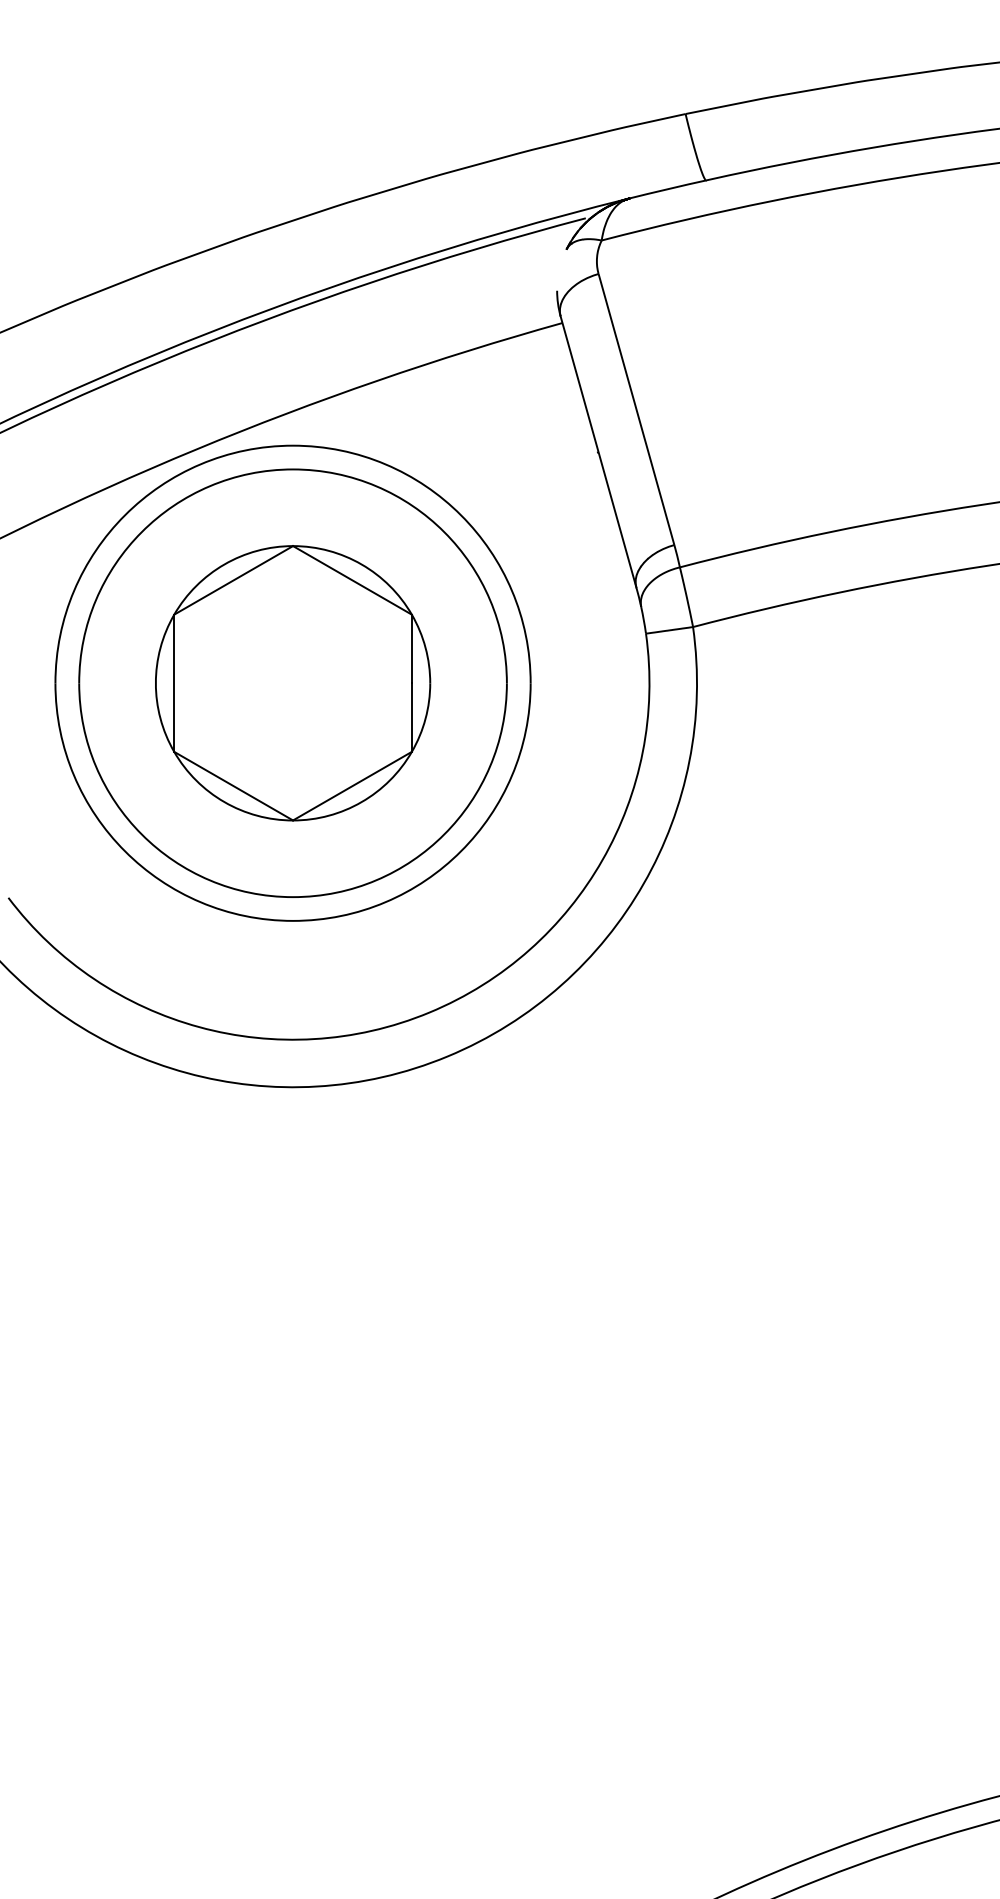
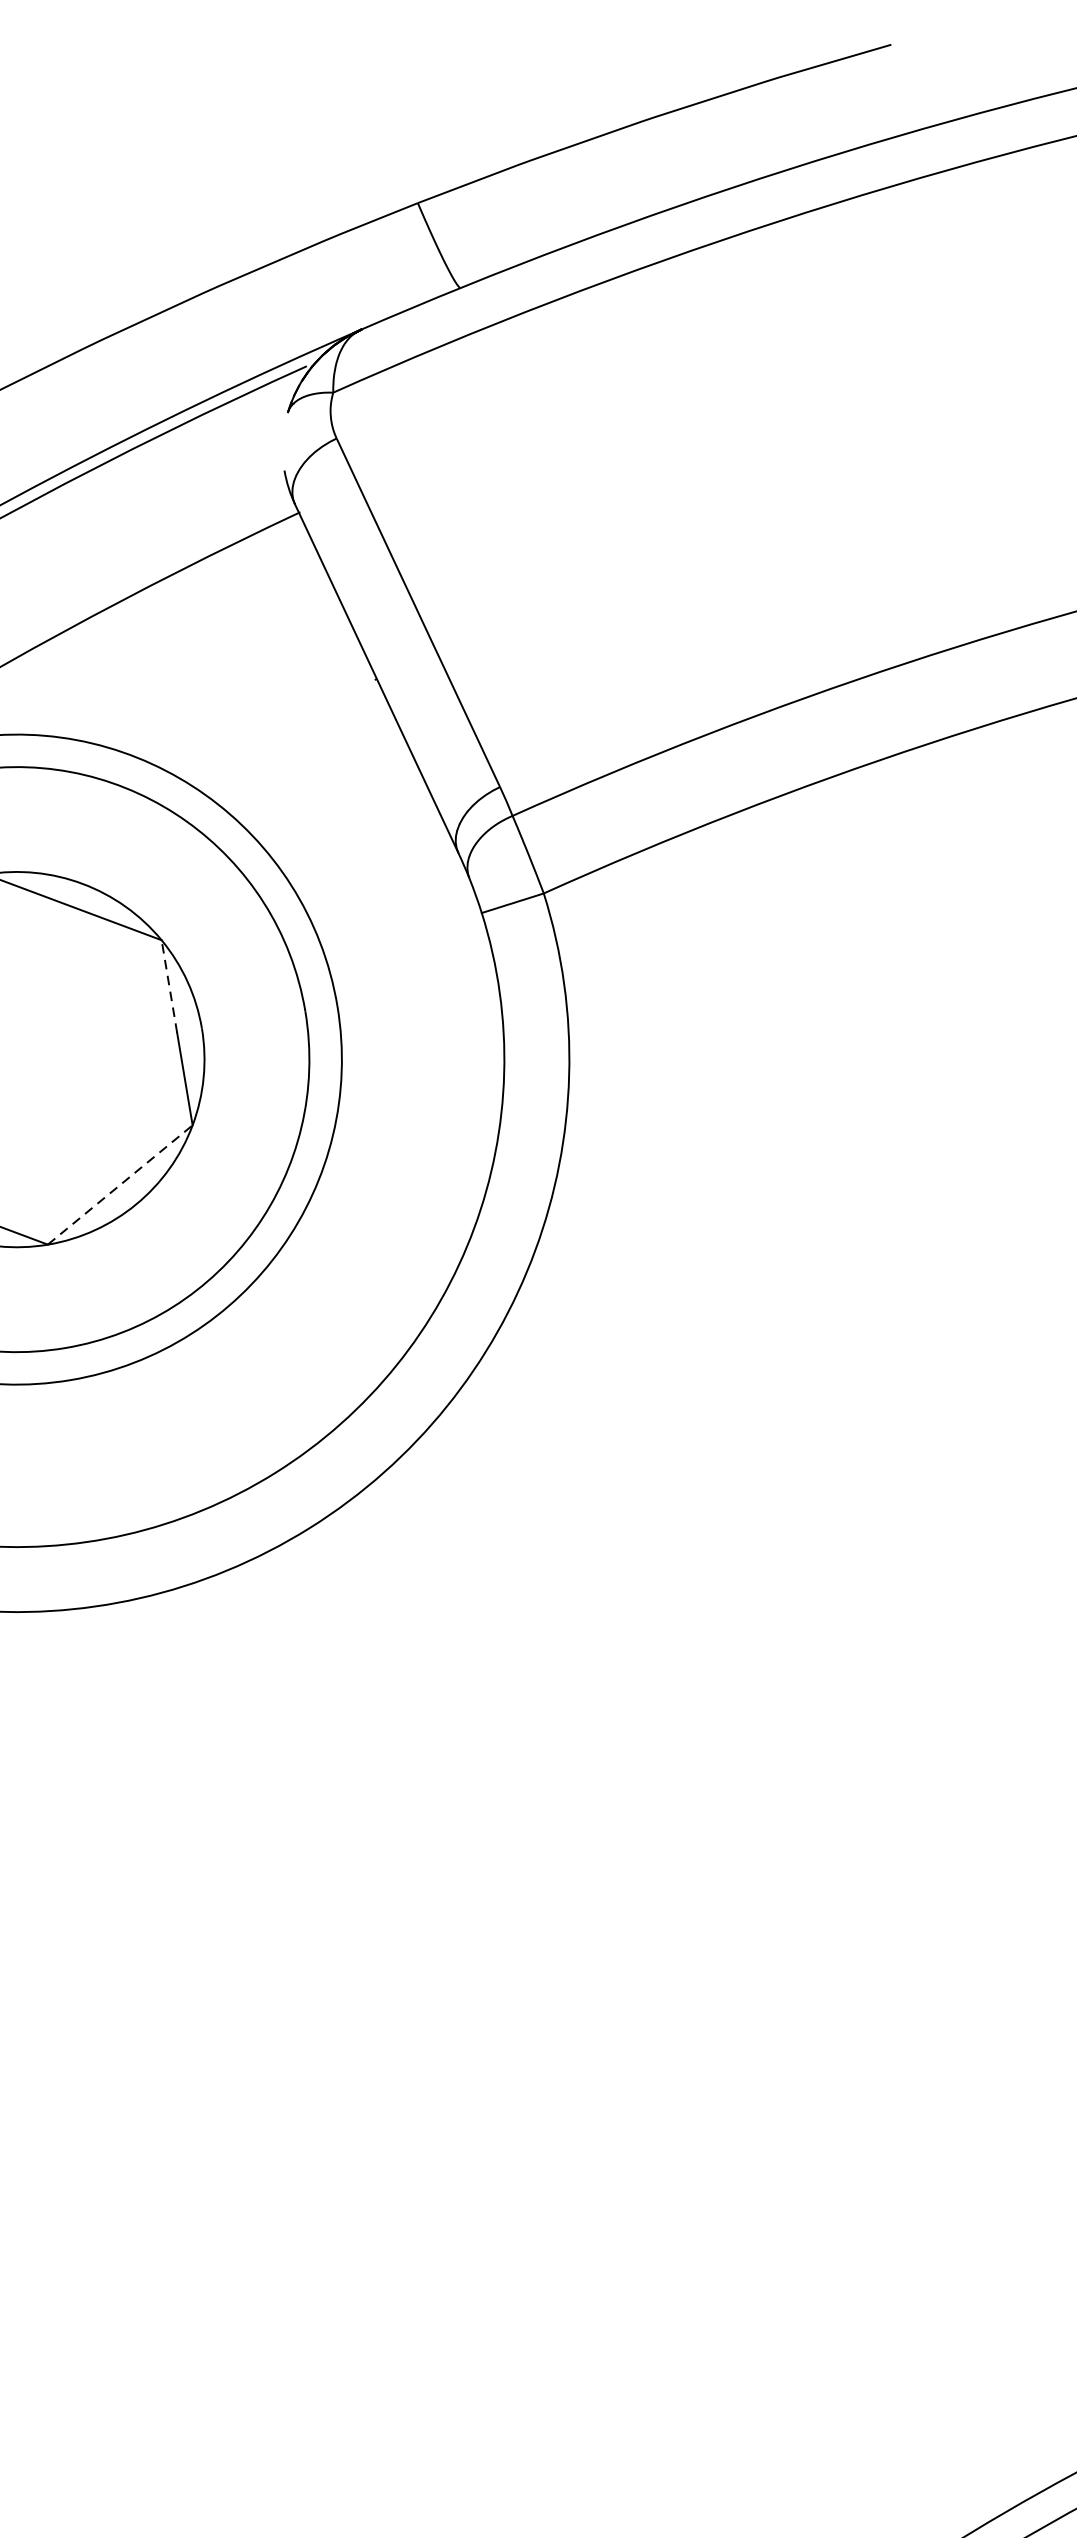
line: (411, 648) -> (168, 985), solid -> dashed
line: (352, 786) -> (120, 1185), solid -> dashed

